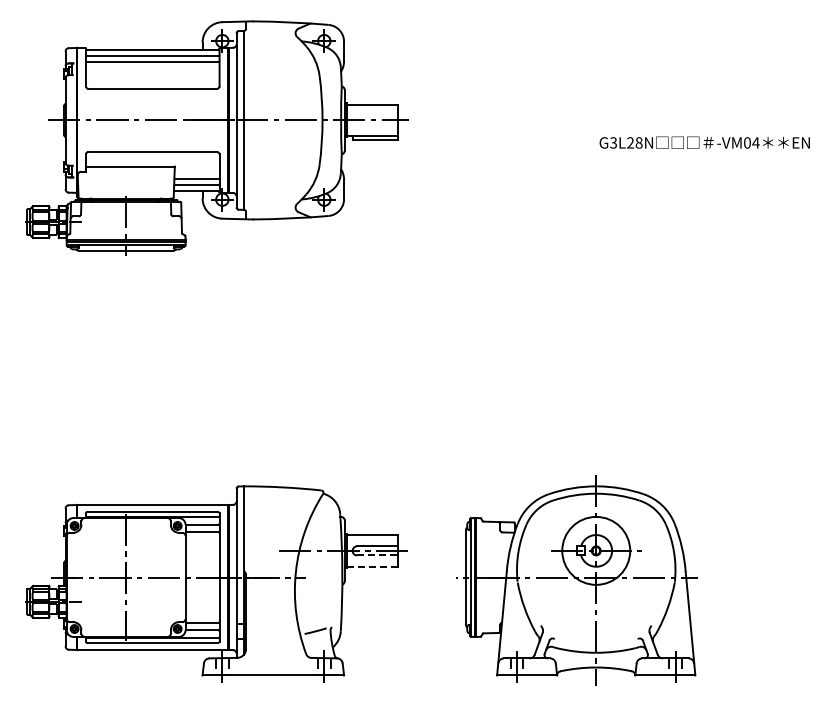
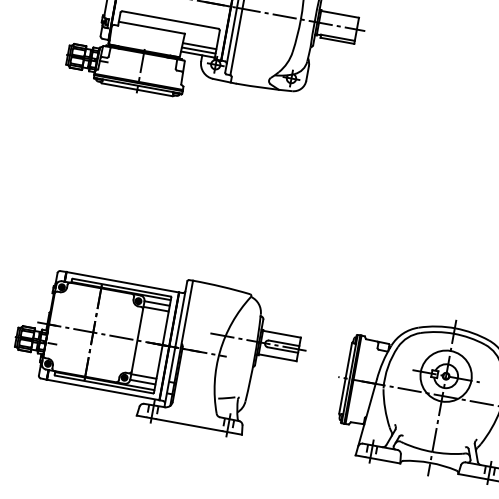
line: (378, 555) -> (283, 350), dashed -> solid
line: (372, 566) -> (277, 357), dashed -> solid

